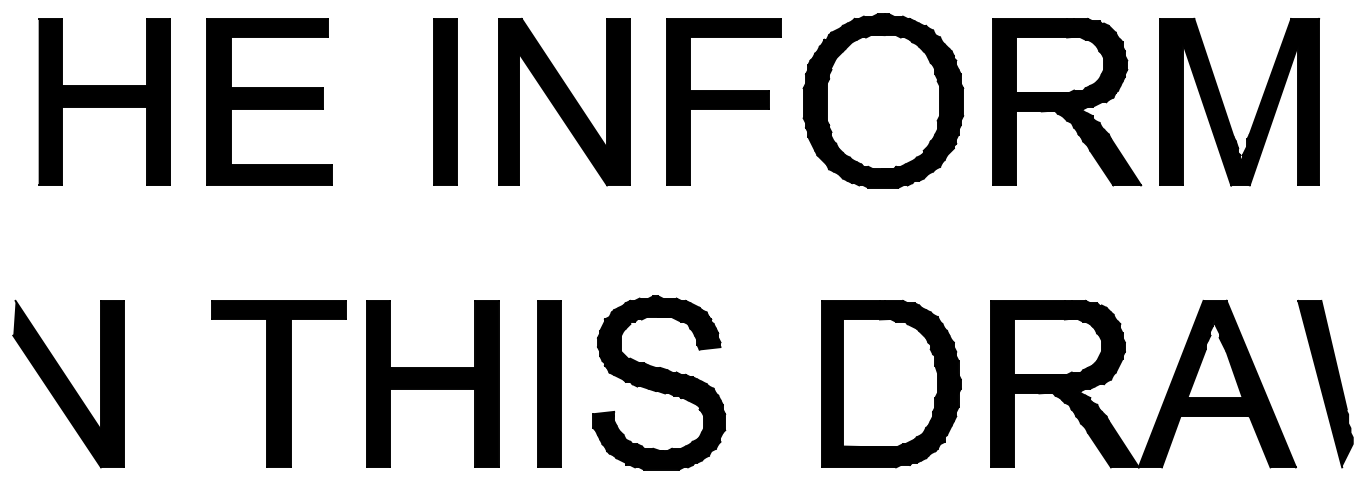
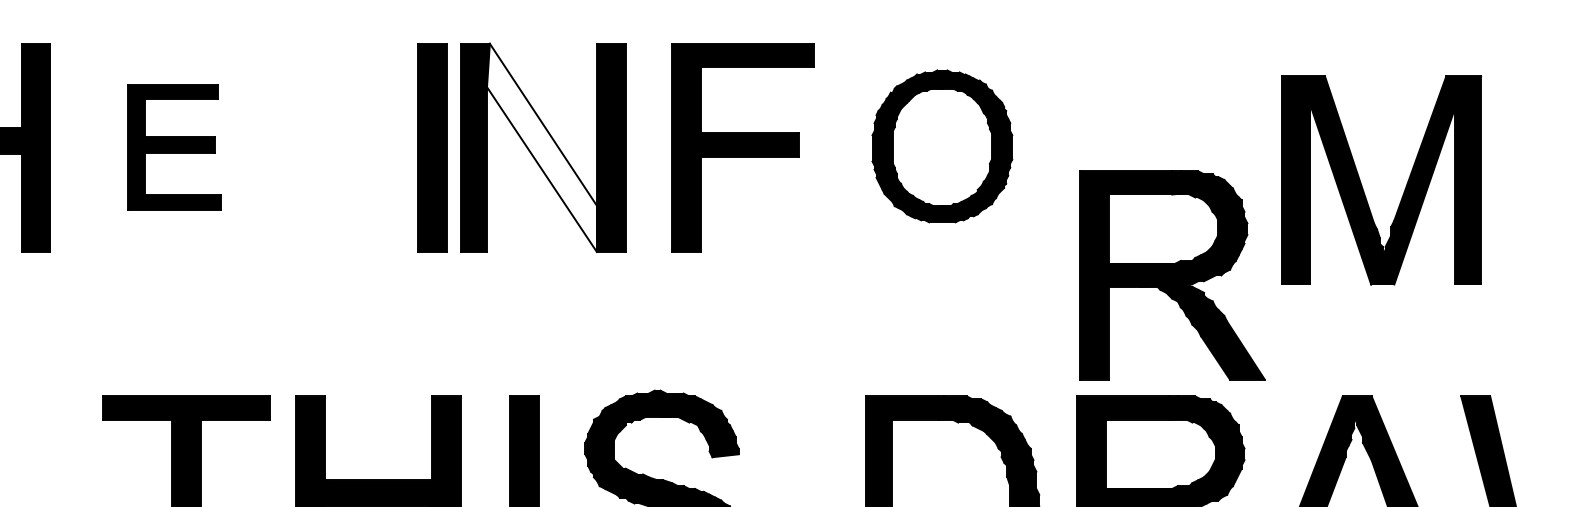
part: (883, 100) -> (942, 145), size x0.7
part: (269, 101) -> (174, 147), size x0.6
part: (445, 101) -> (432, 147), moved
fill: (563, 101) -> (542, 147), removed
part: (1067, 101) -> (1172, 274), moved
part: (1224, 105) -> (1362, 184), moved

